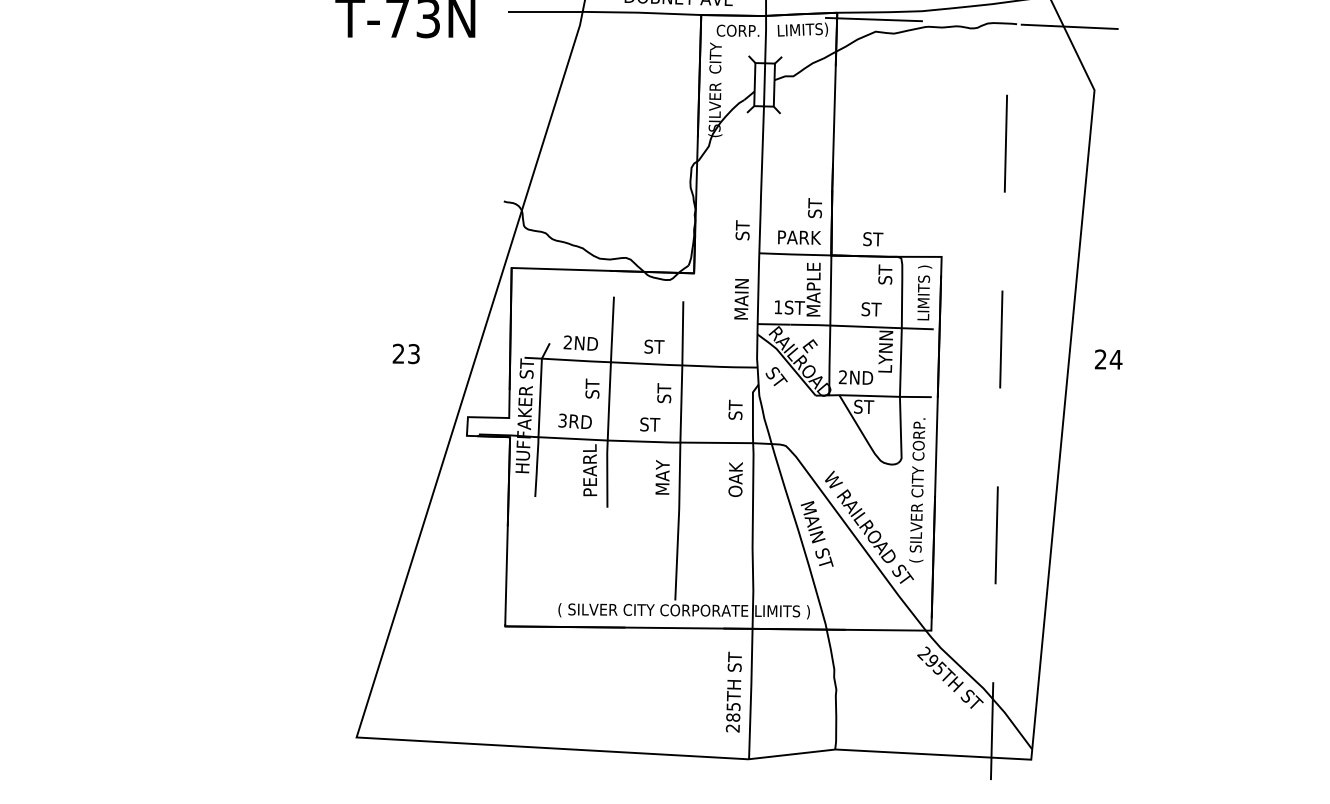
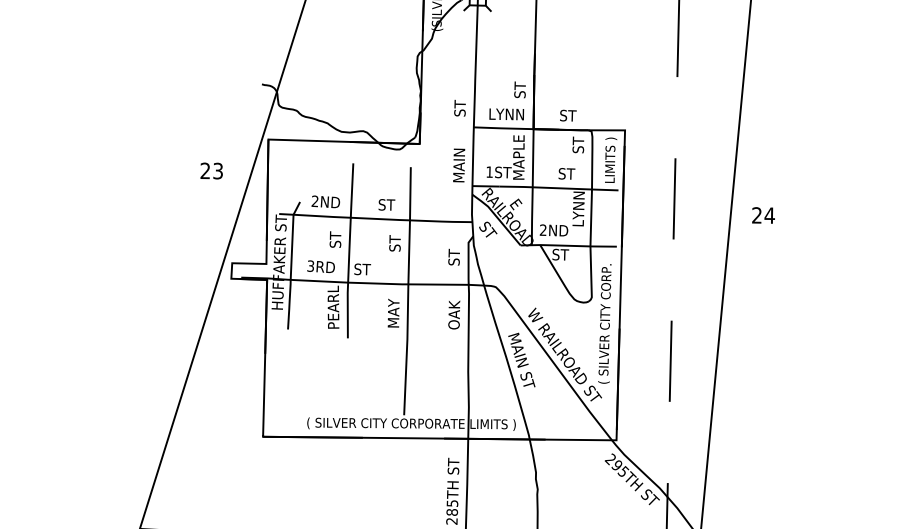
text: (799, 237) -> (507, 114), PARK -> LYNN
text: (405, 353) -> (211, 170), moved
text: (650, 424) -> (362, 269), moved

